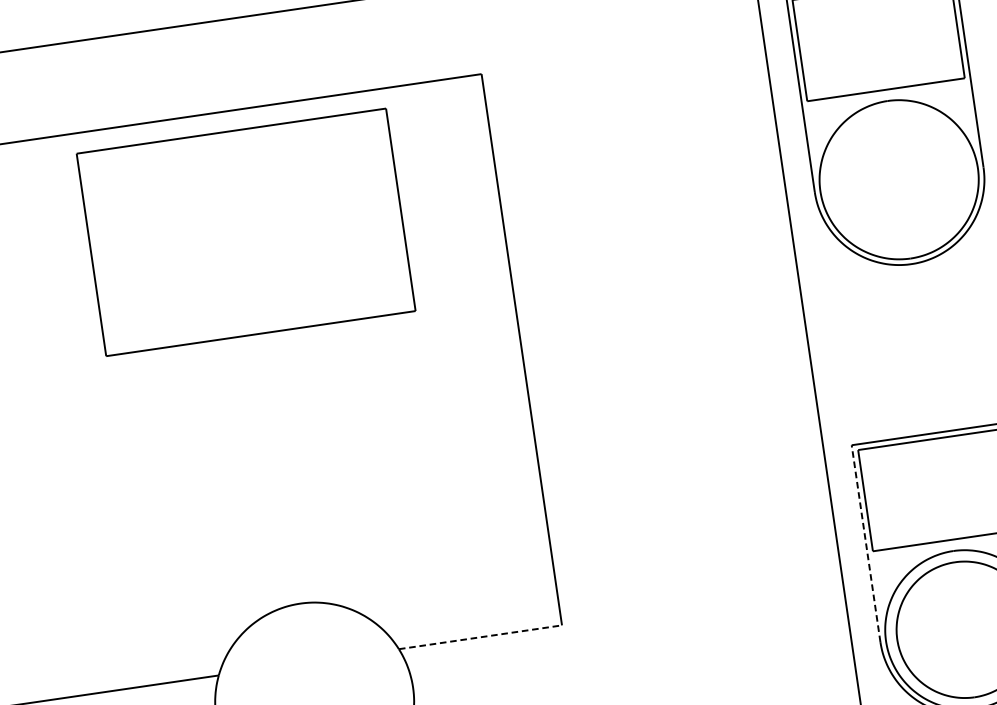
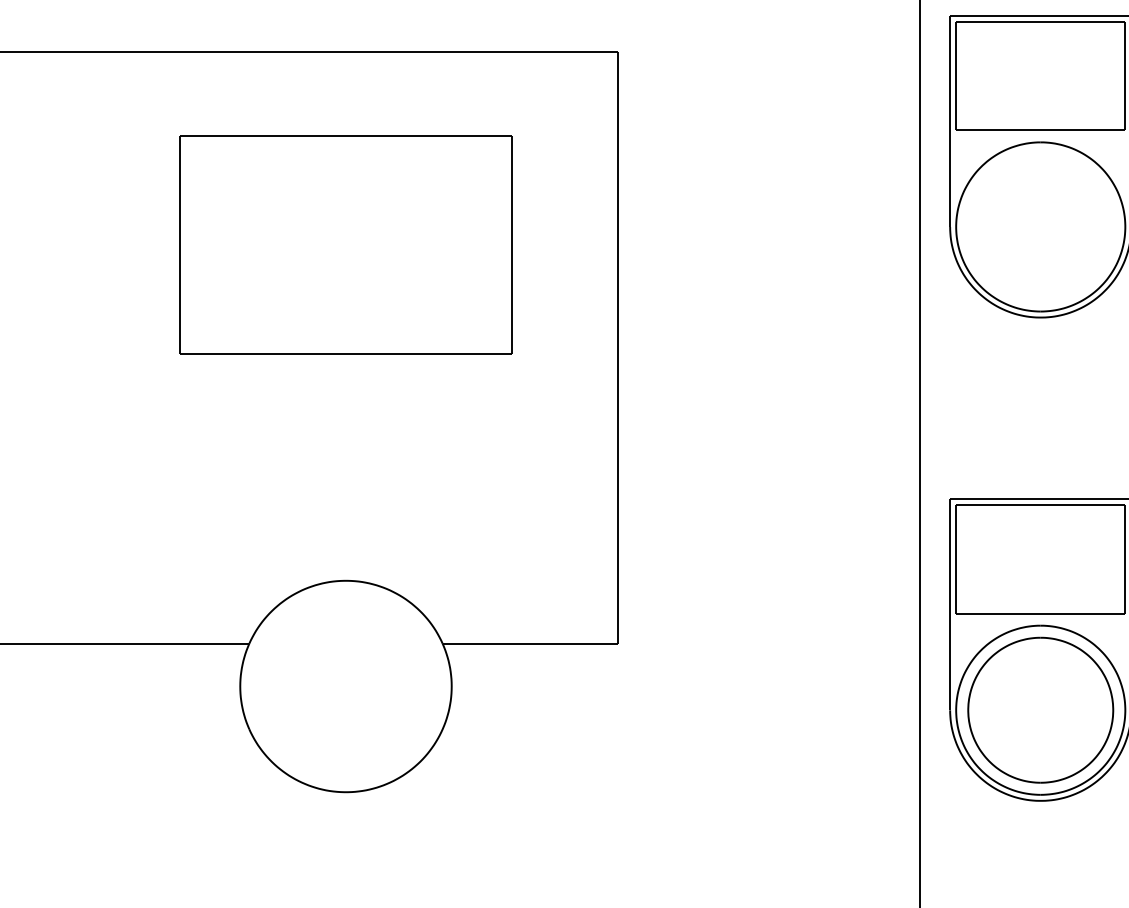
part: (245, 231) -> (345, 244), moved
line: (866, 543) -> (950, 604), dashed -> solid
line: (480, 636) -> (530, 643), dashed -> solid

